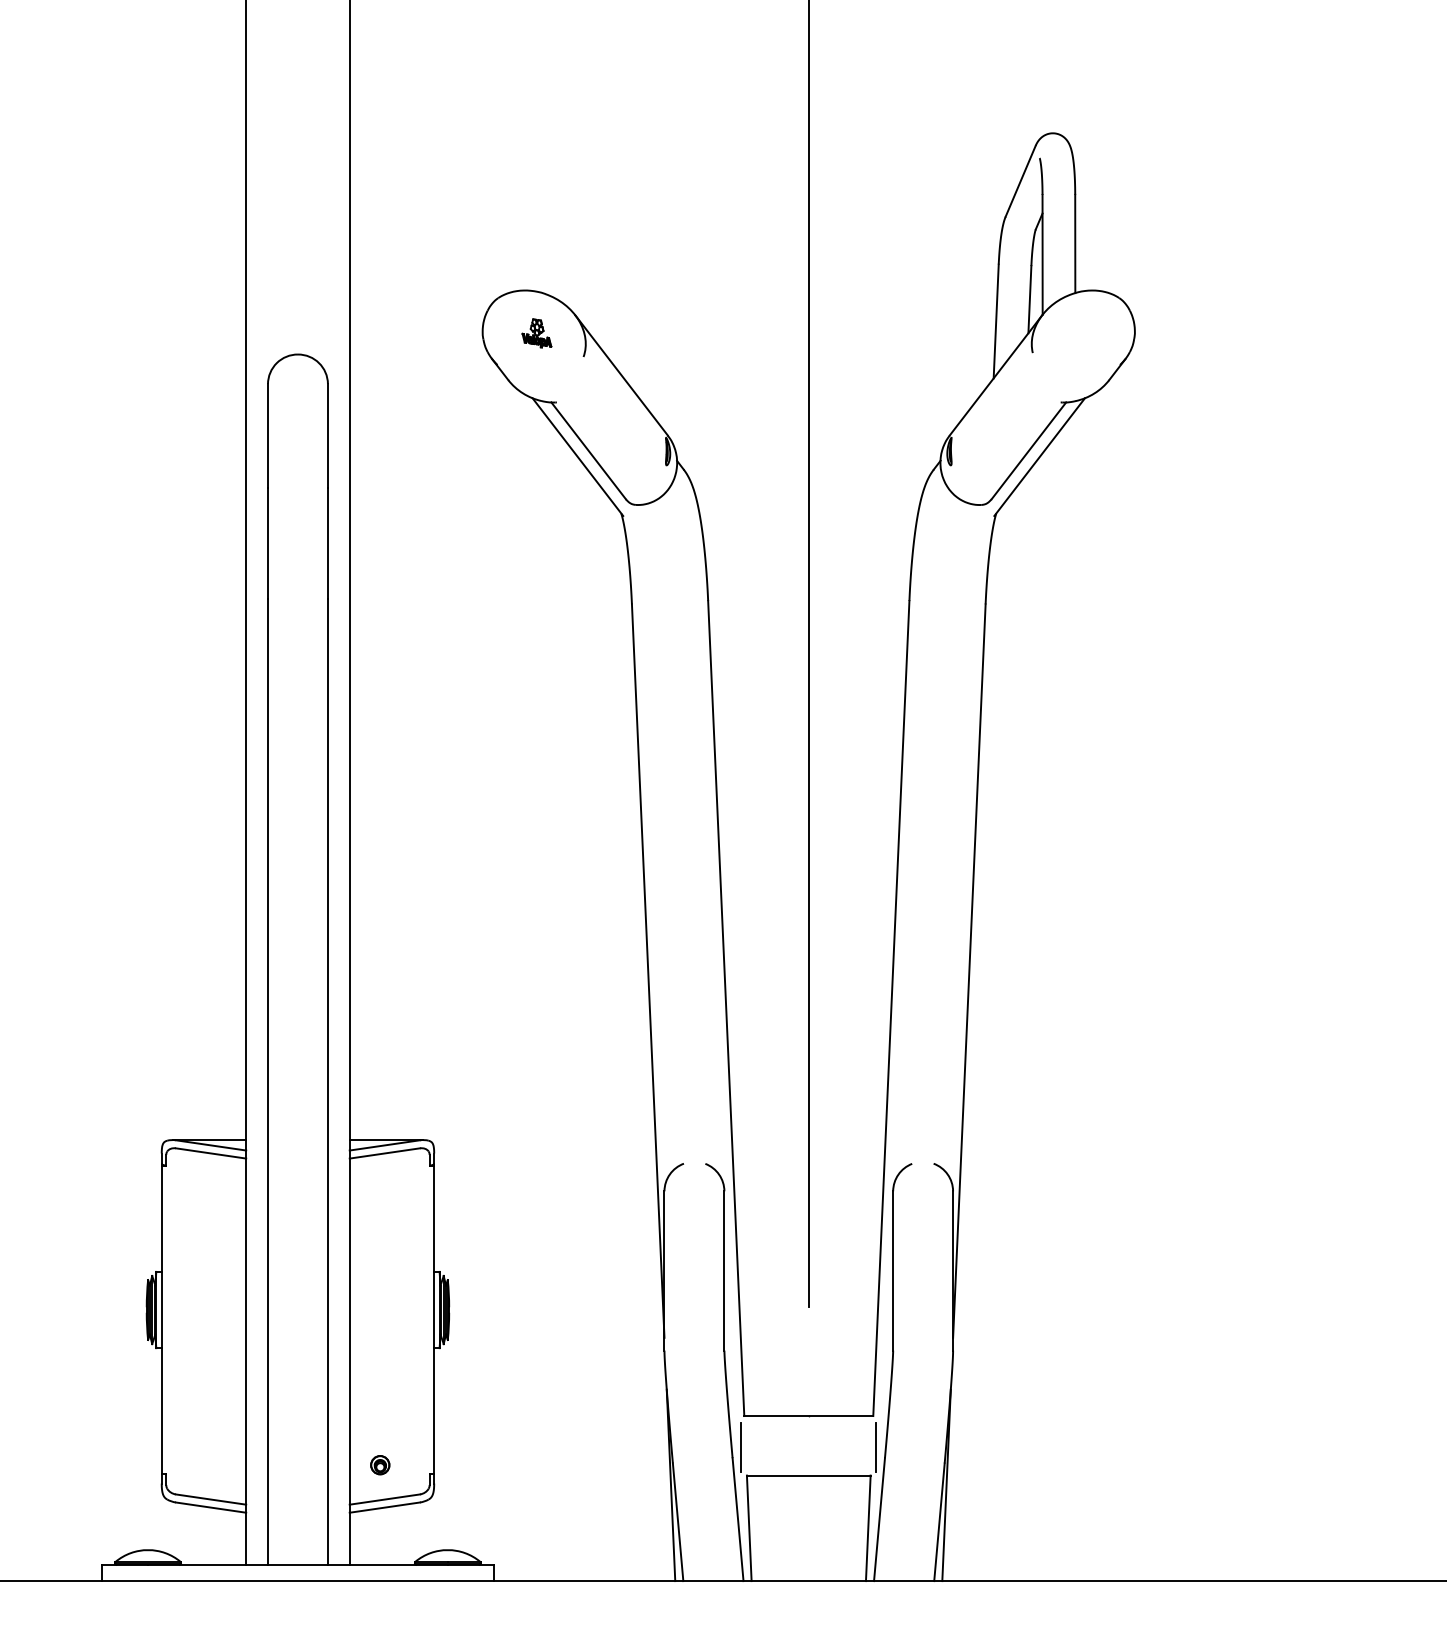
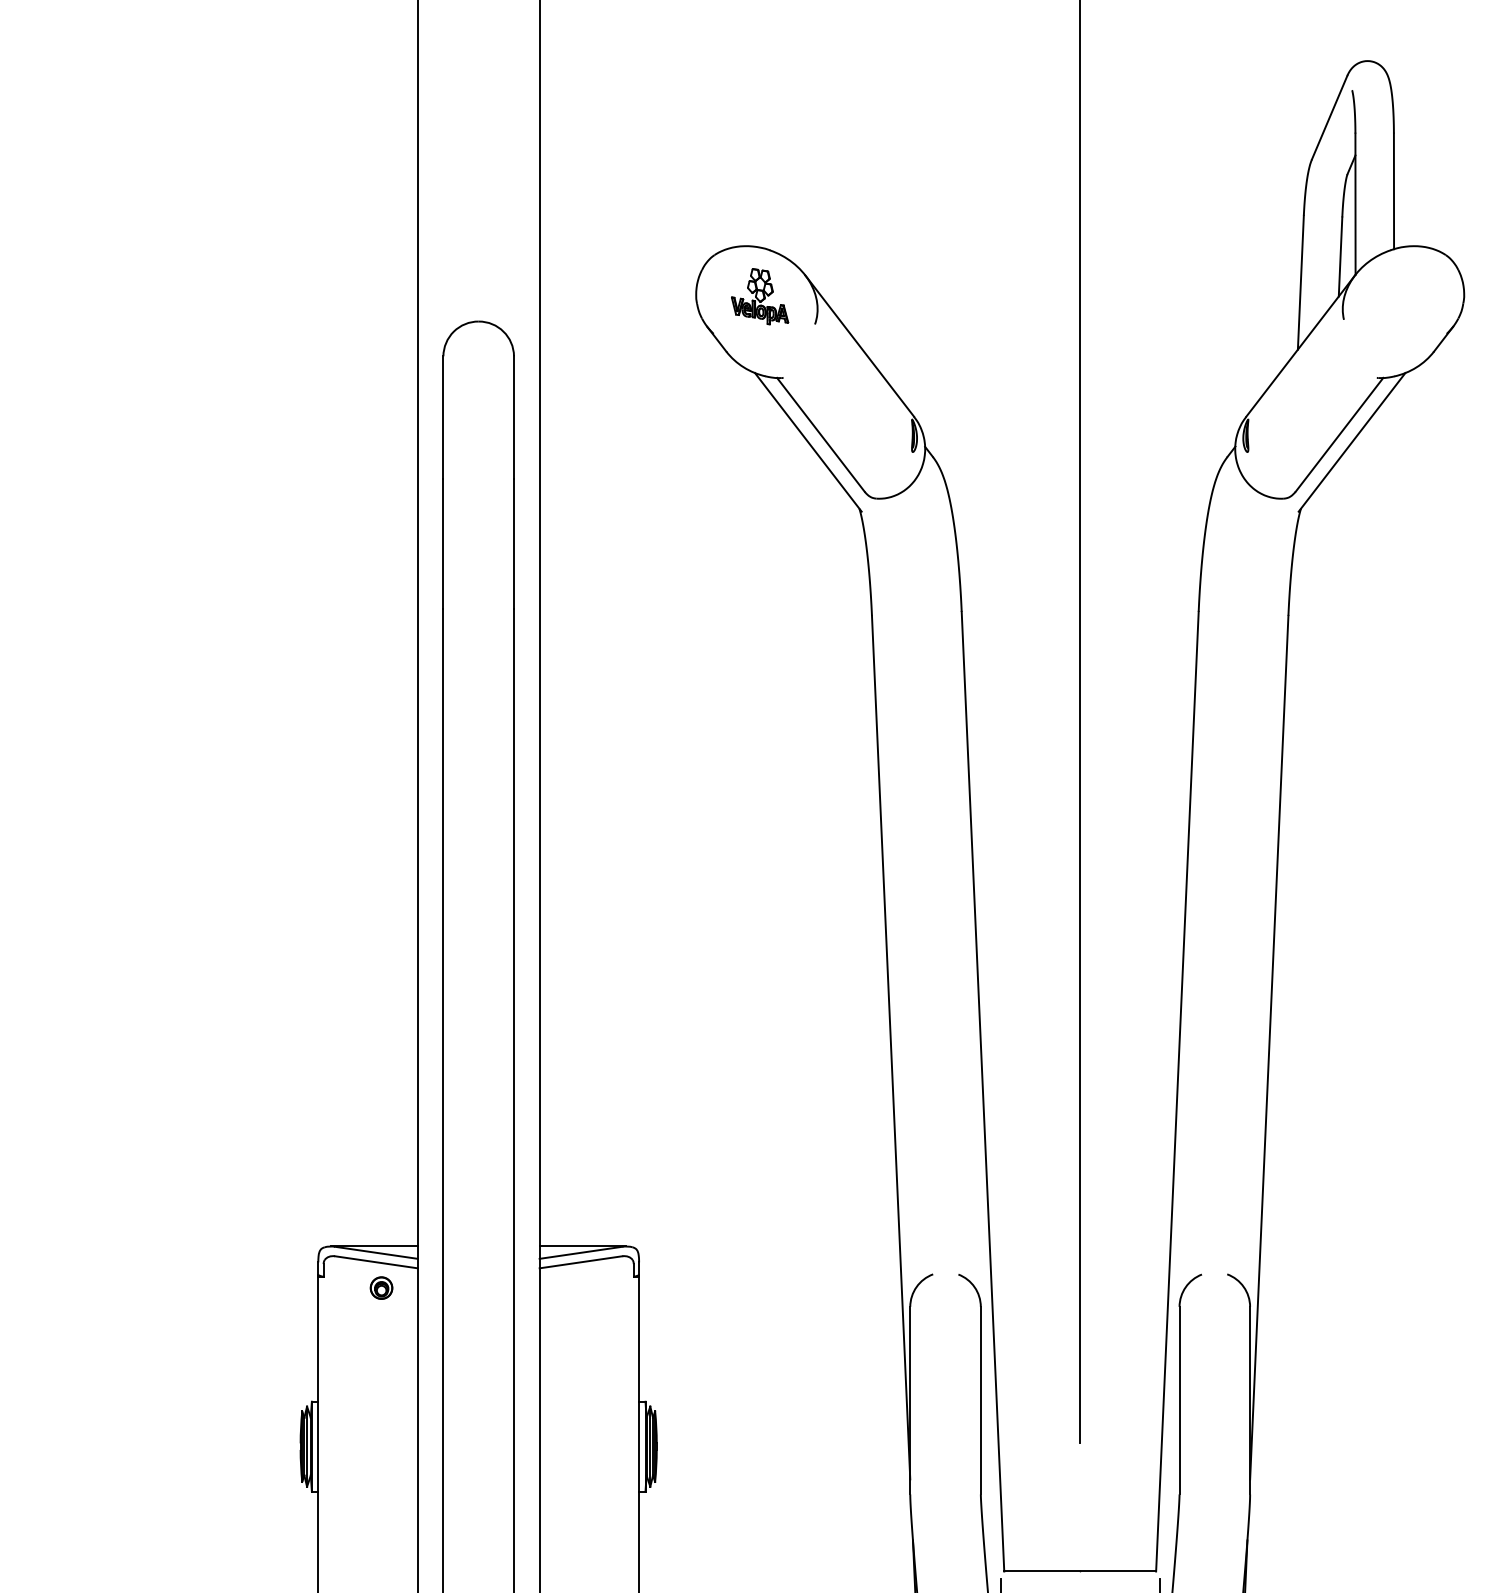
part: (536, 333) -> (759, 296), size x1.67
part: (215, 1175) -> (381, 1288), added

